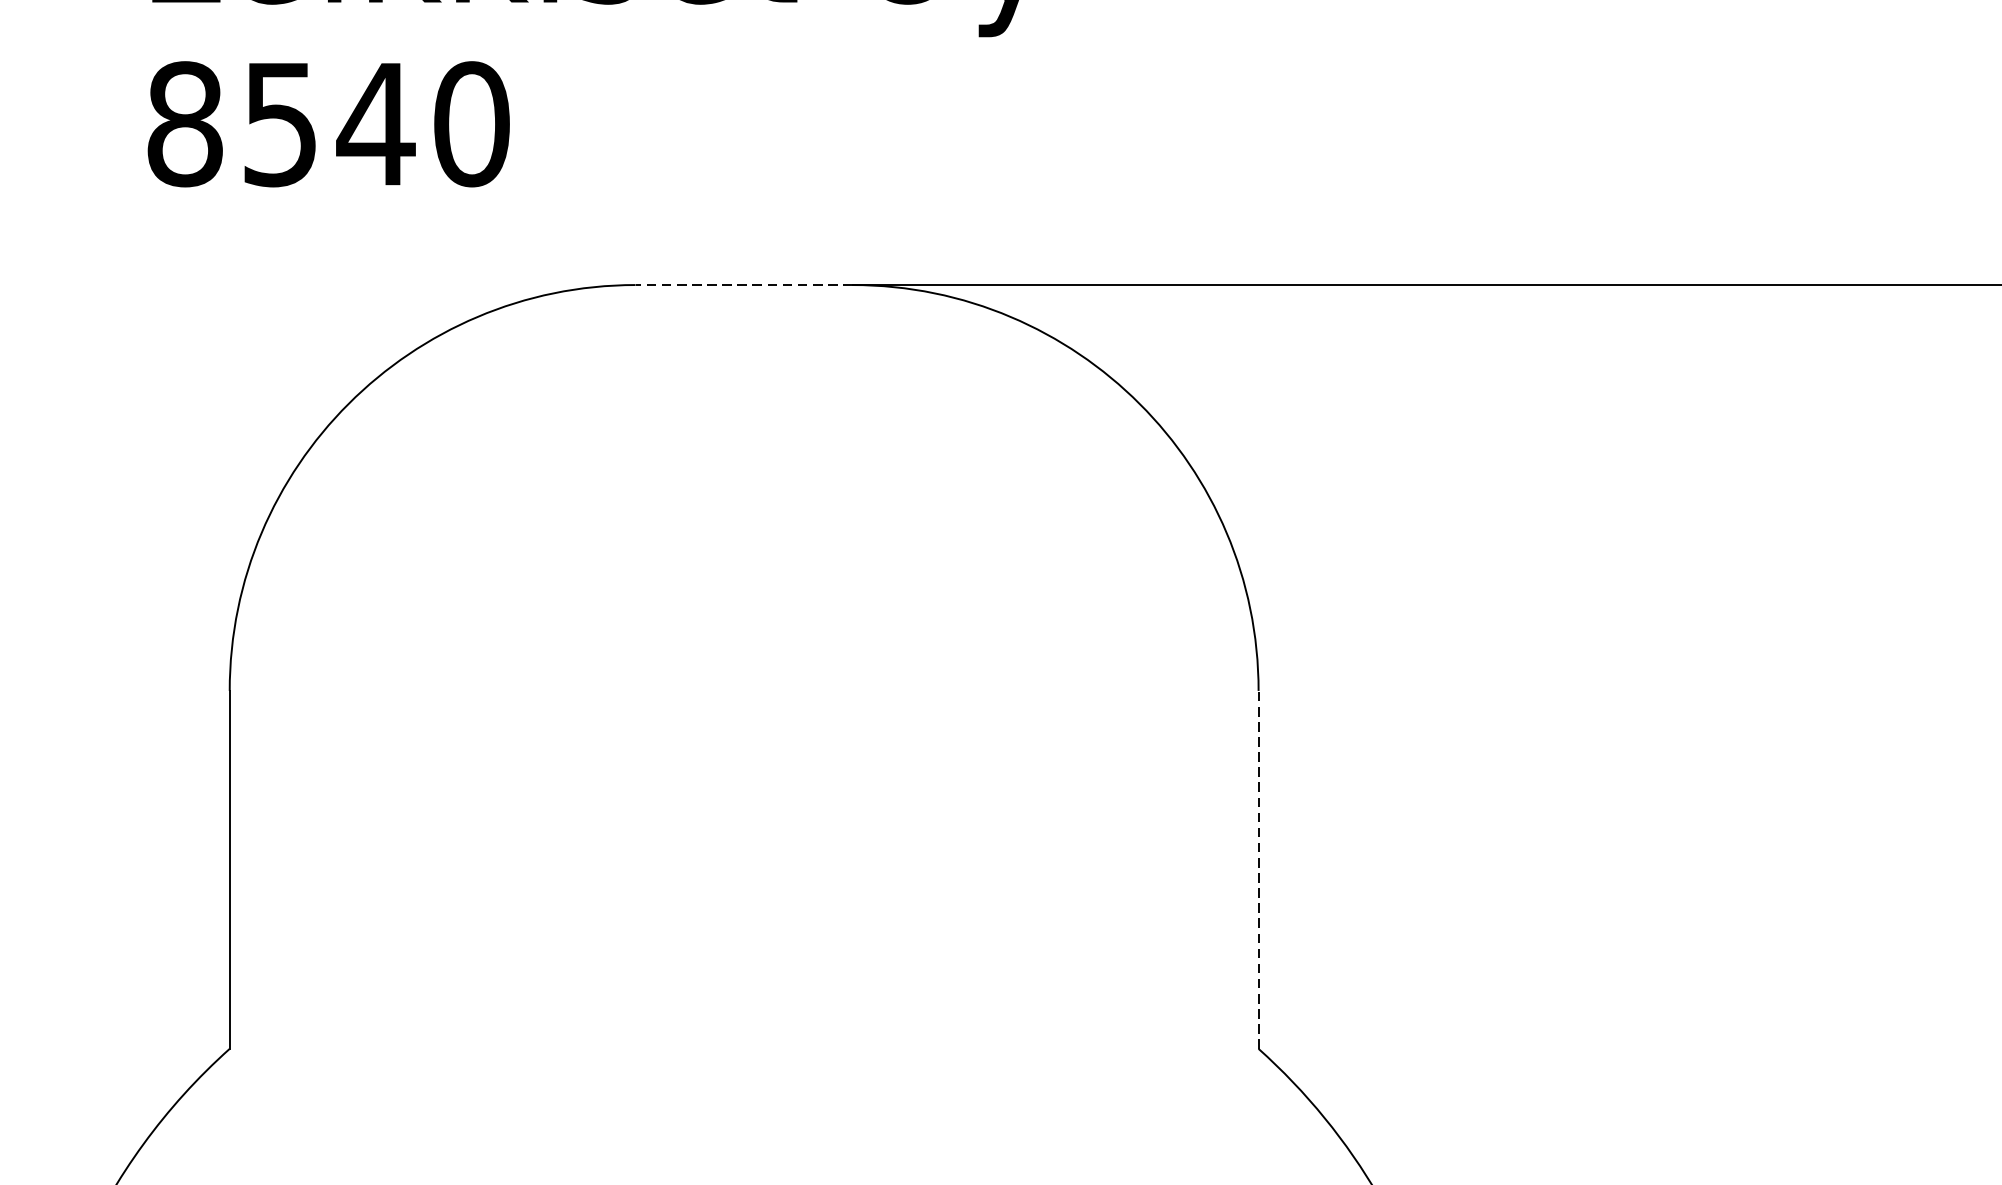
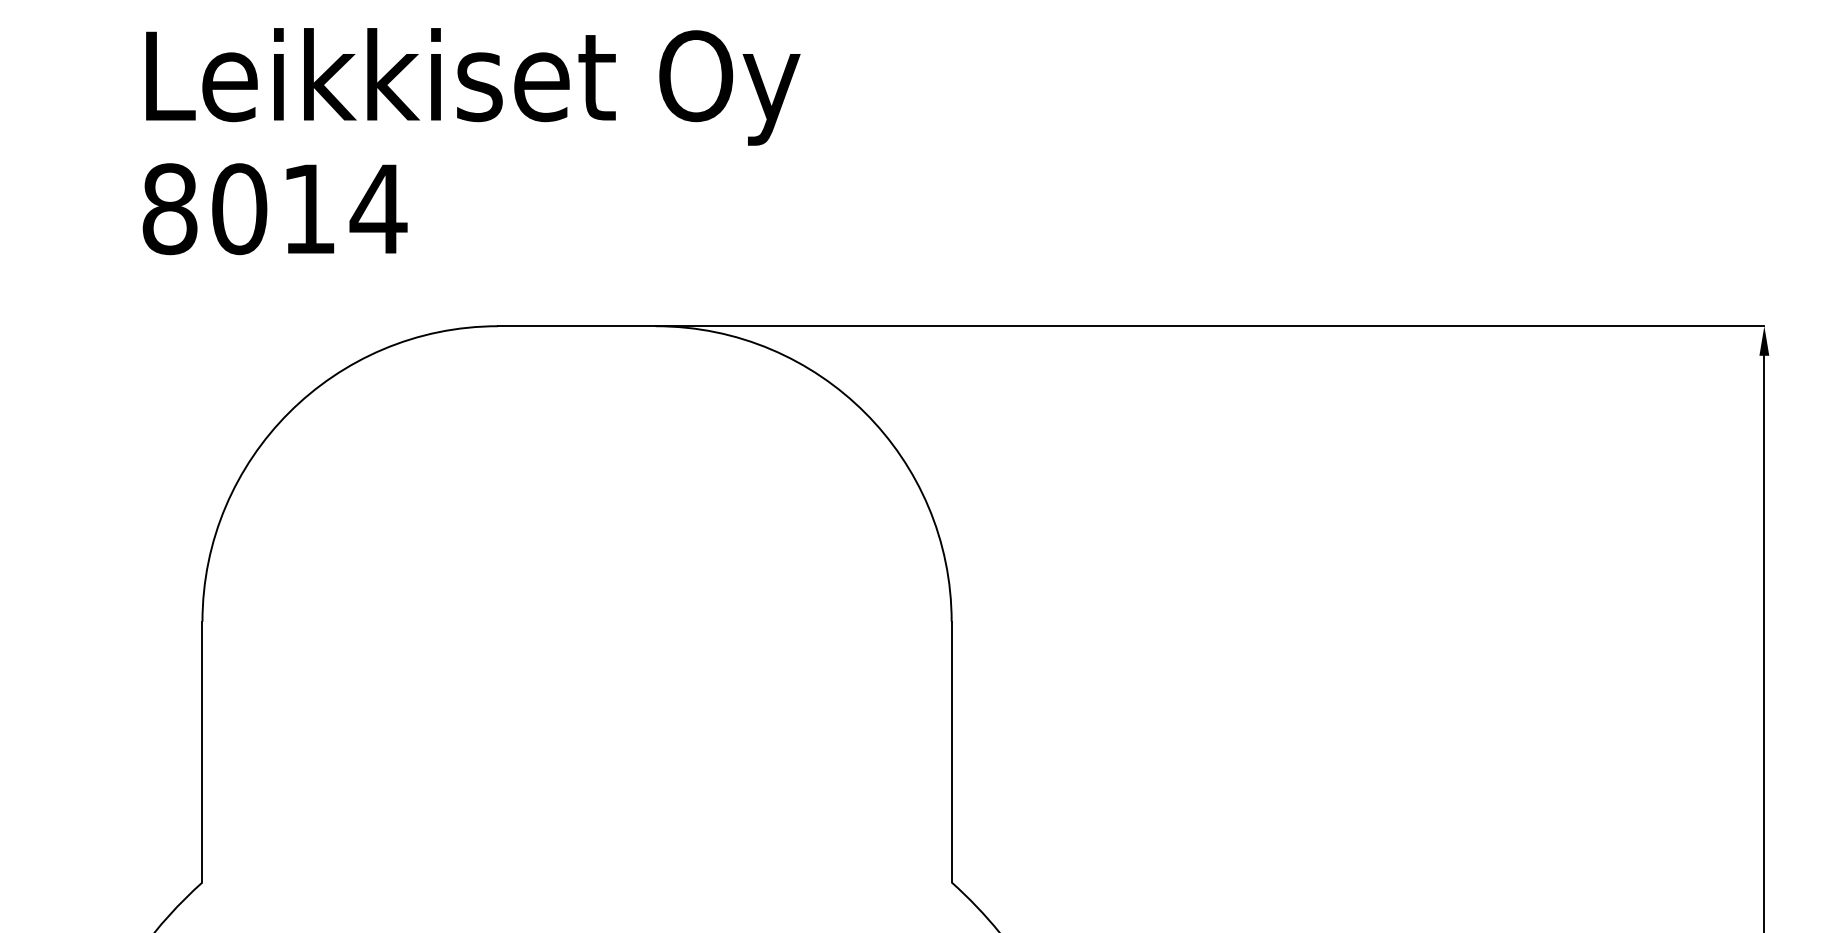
text: (376, 124) -> (309, 209), 8540 -> 8014
line: (743, 285) -> (576, 326), dashed -> solid
line: (1258, 869) -> (951, 751), dashed -> solid

